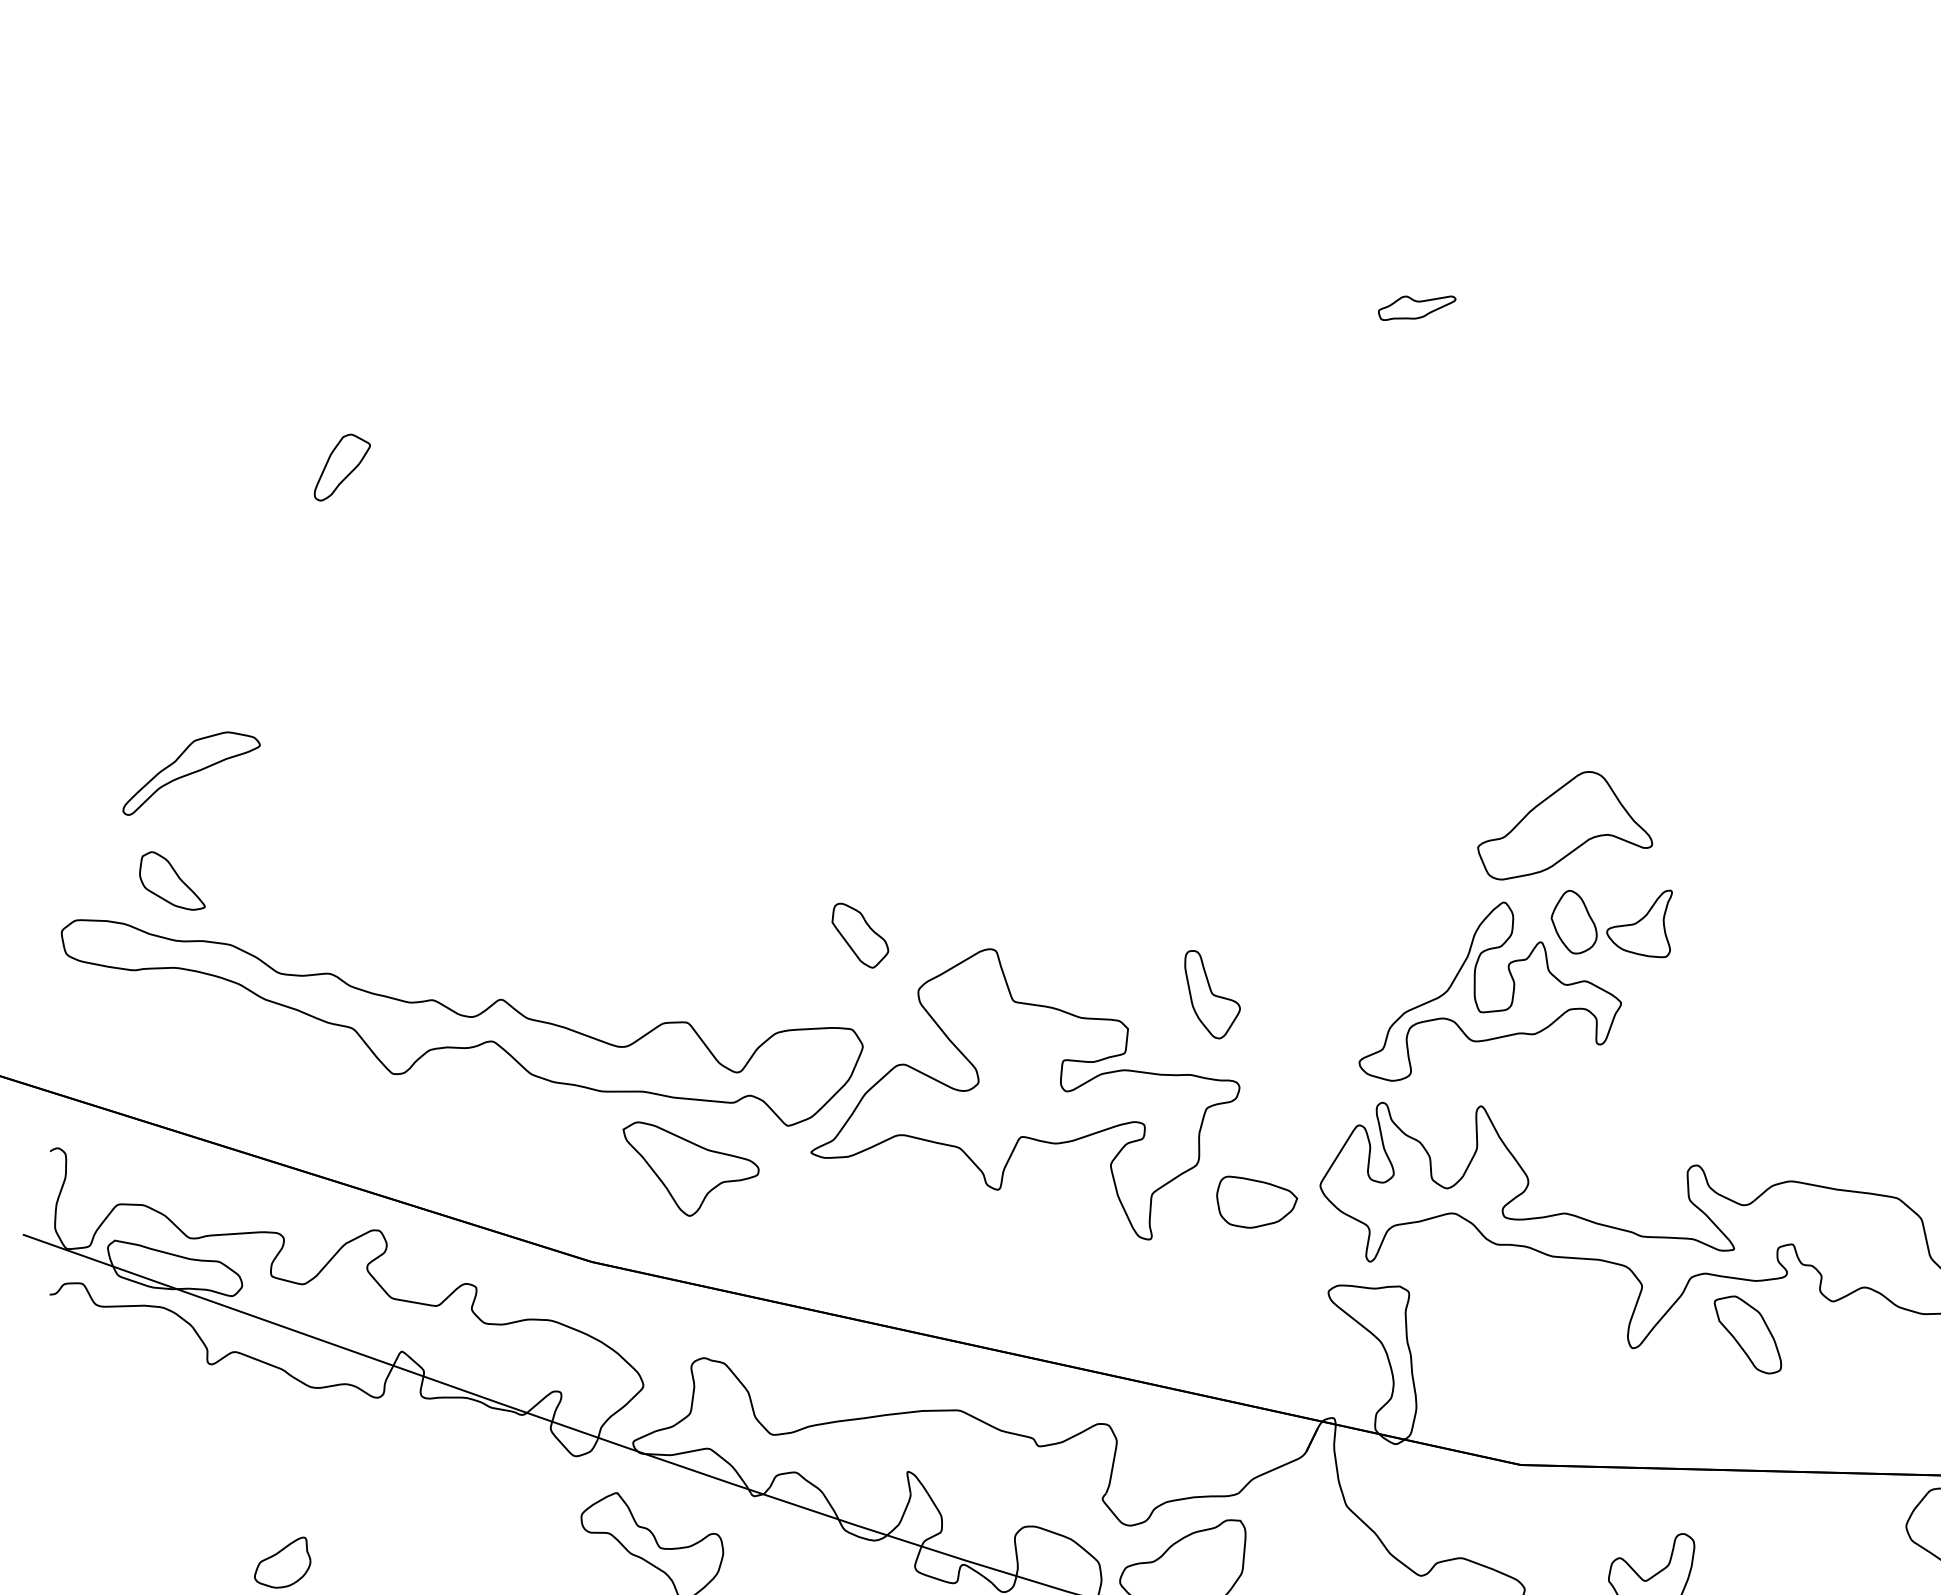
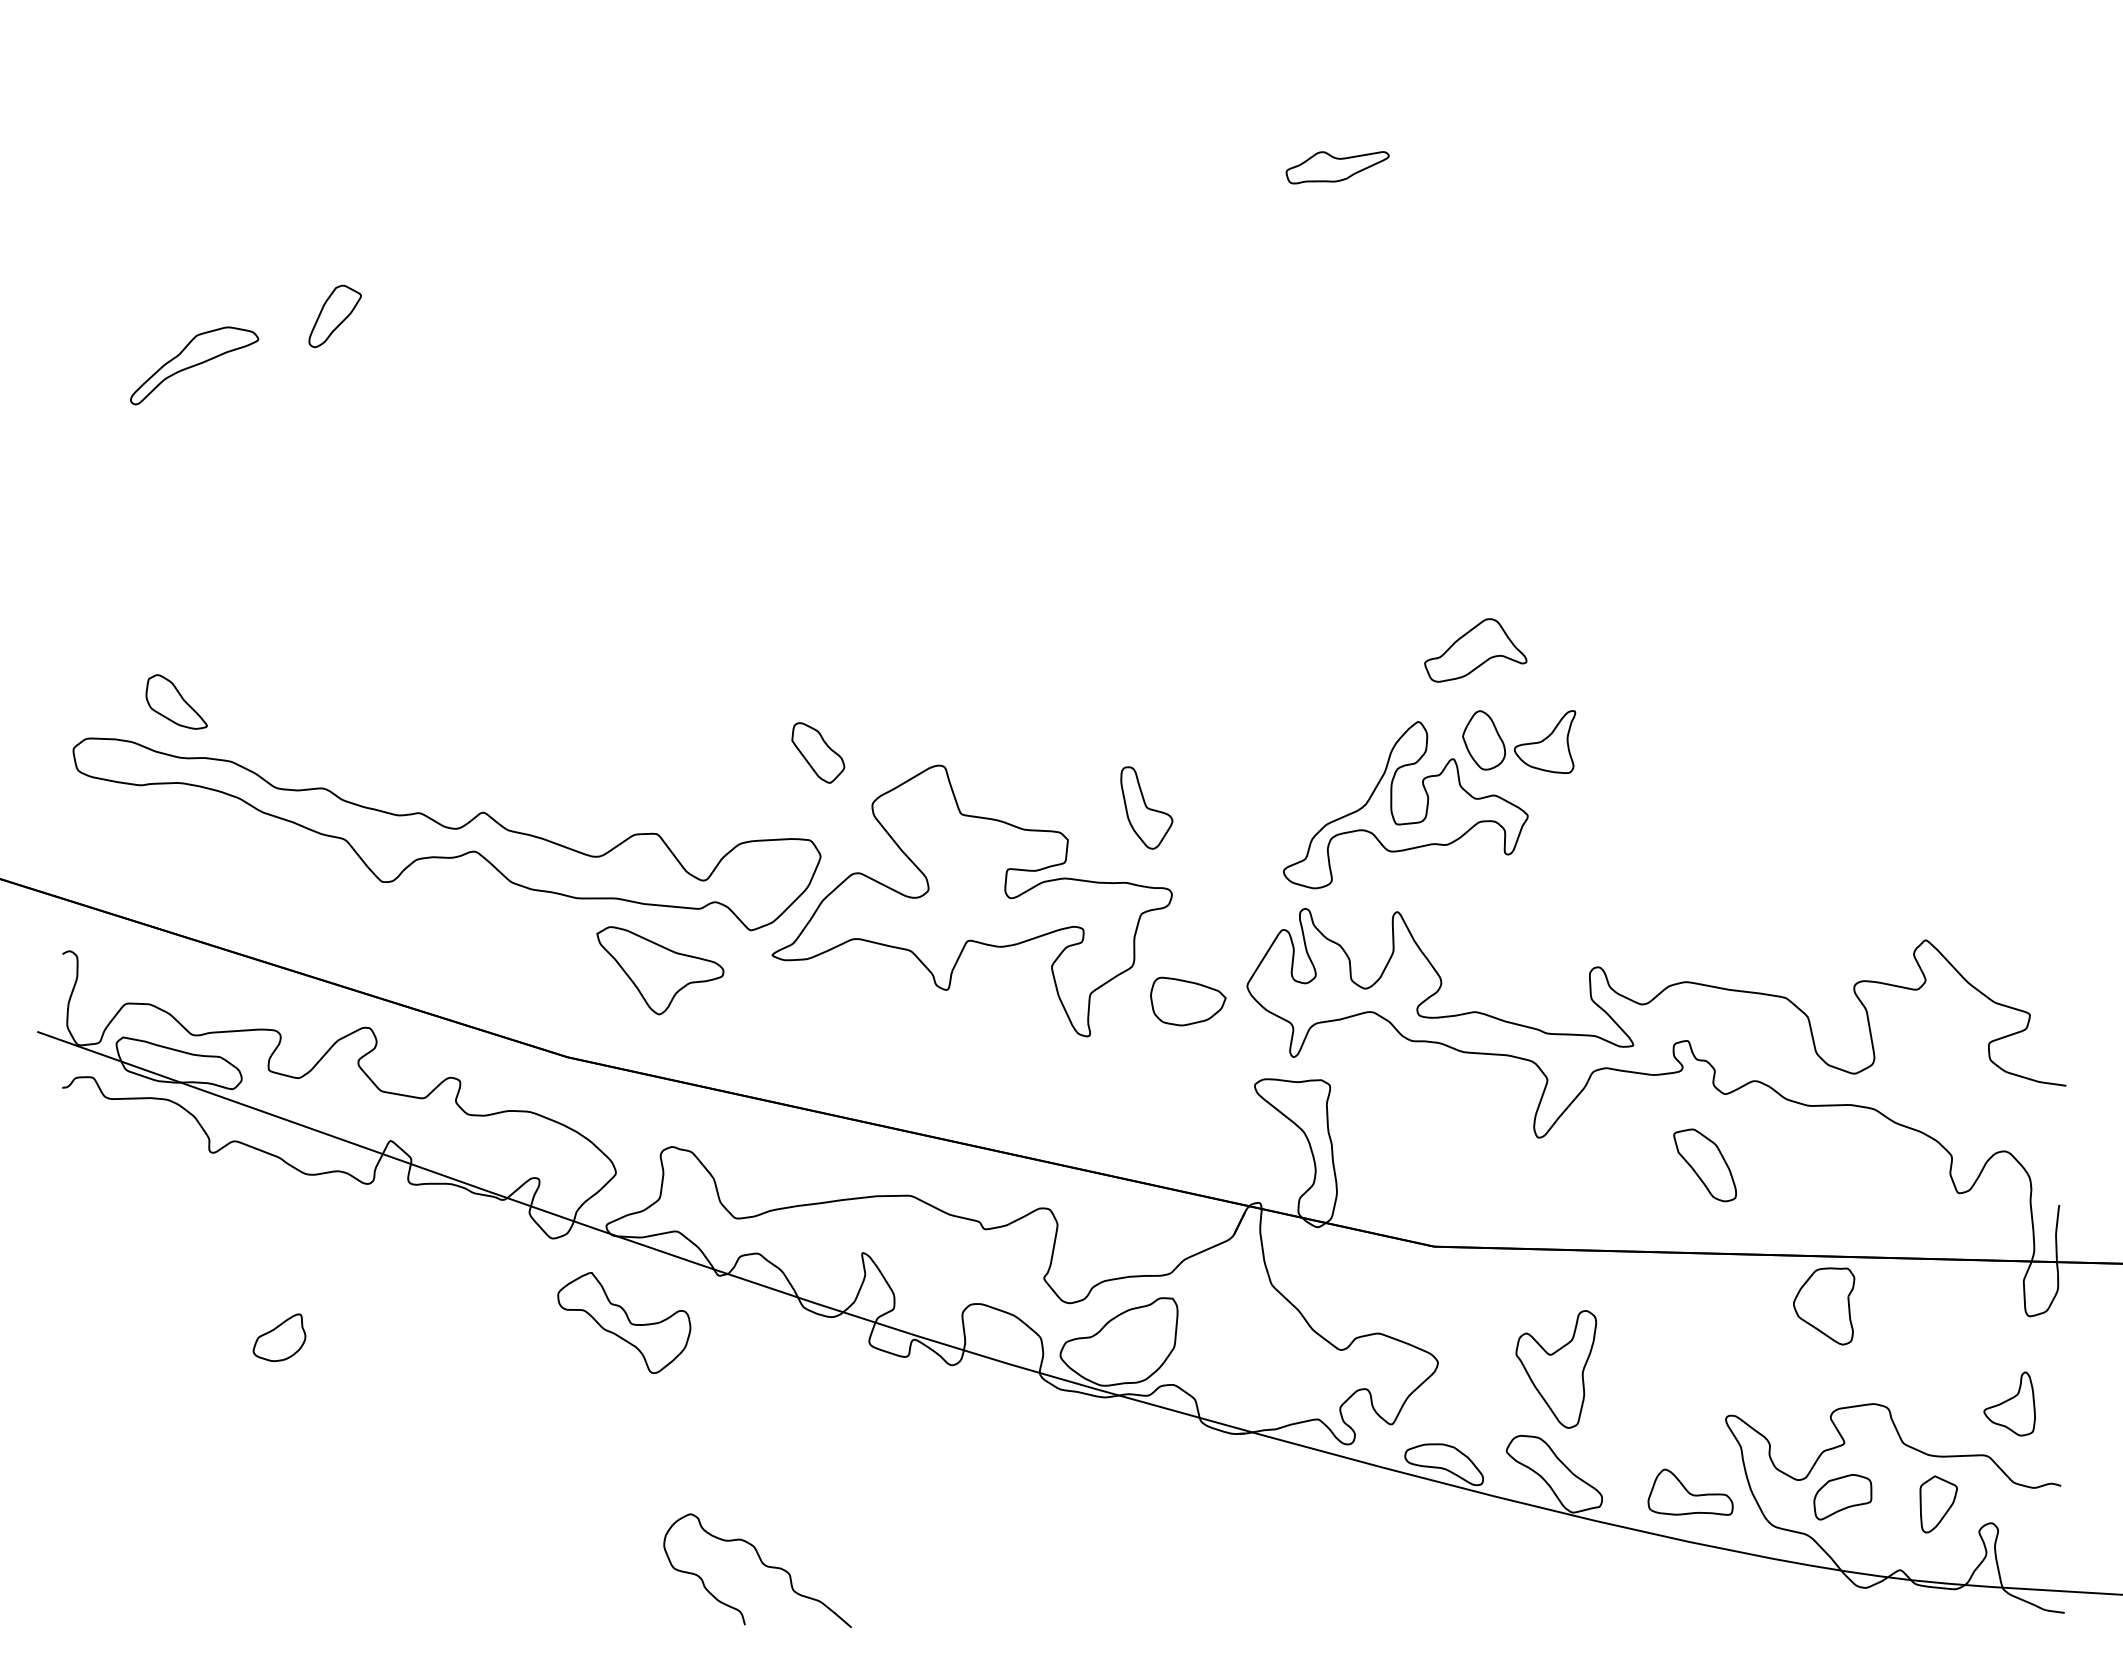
part: (1417, 307) -> (1337, 167), size x1.43
part: (191, 773) -> (194, 365), moved
part: (1565, 825) -> (1475, 650), size x0.62
part: (1747, 1335) -> (1704, 1165), moved

